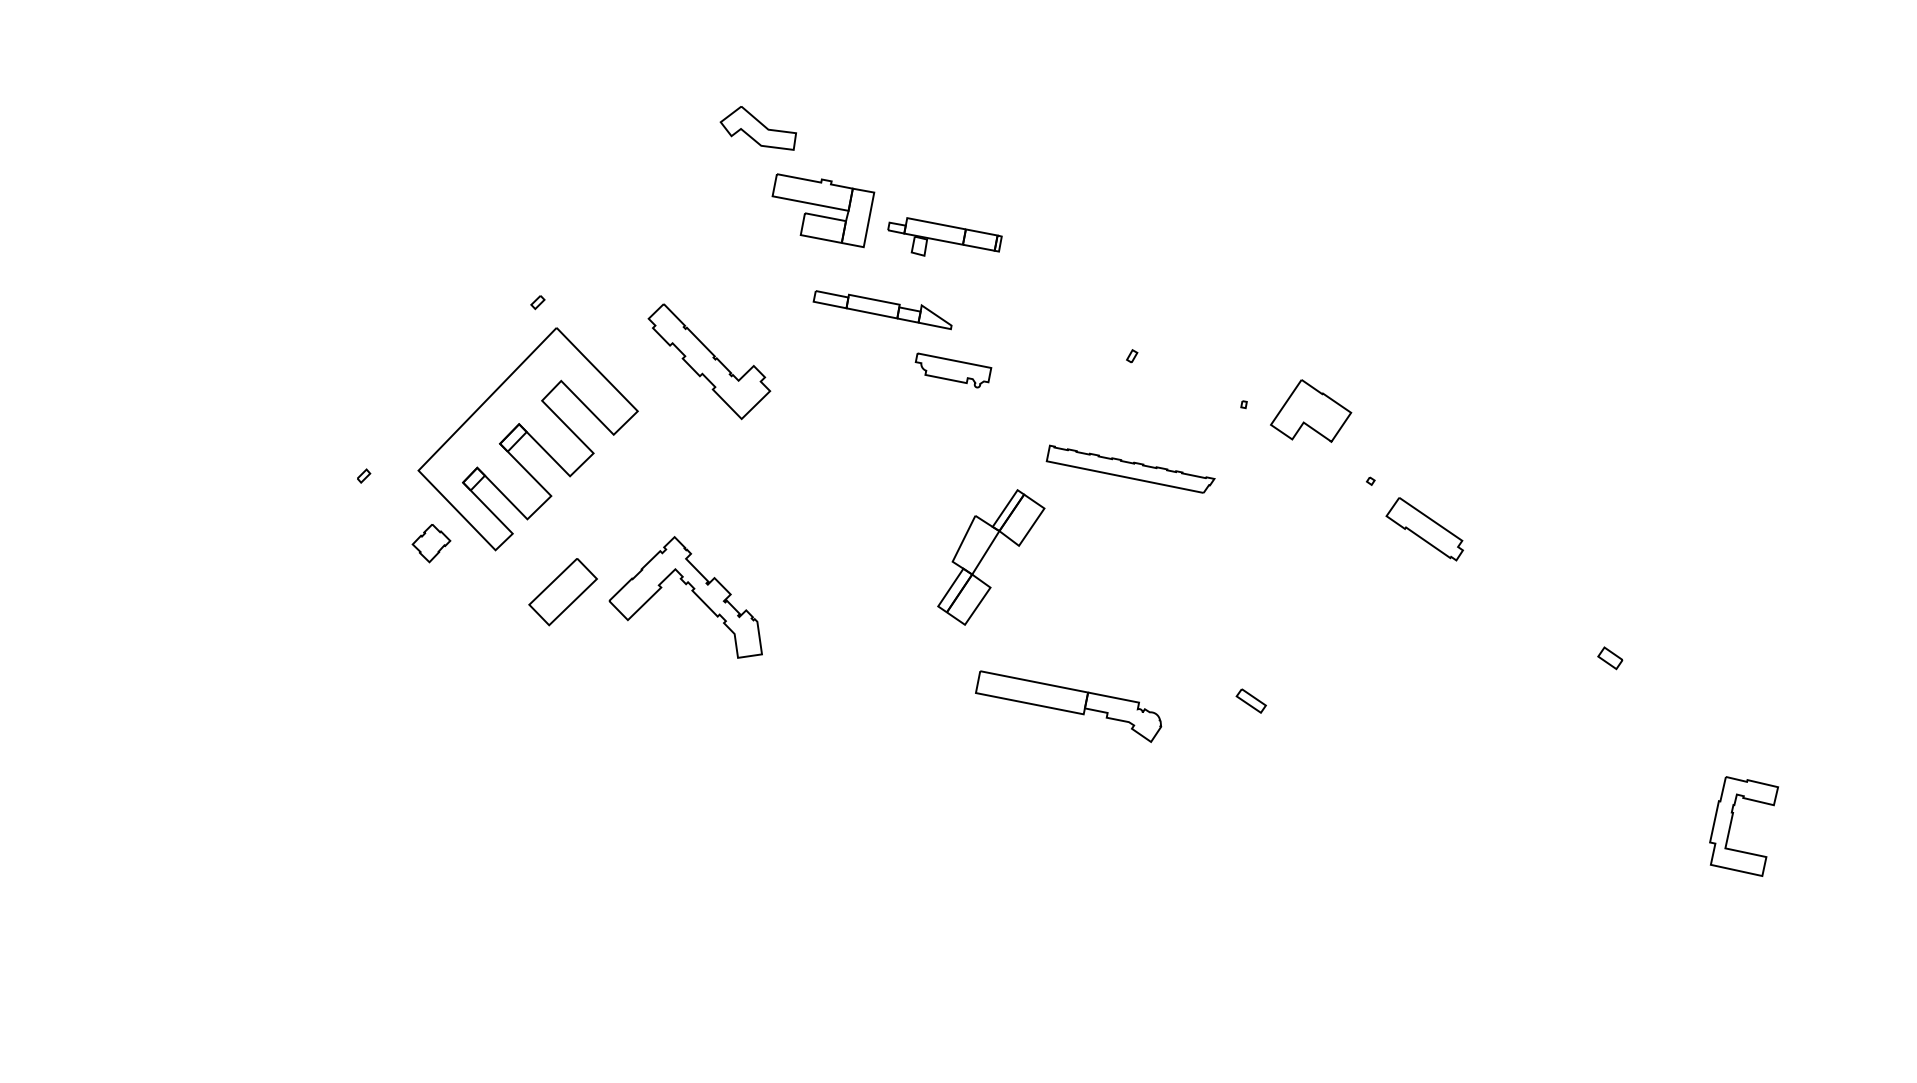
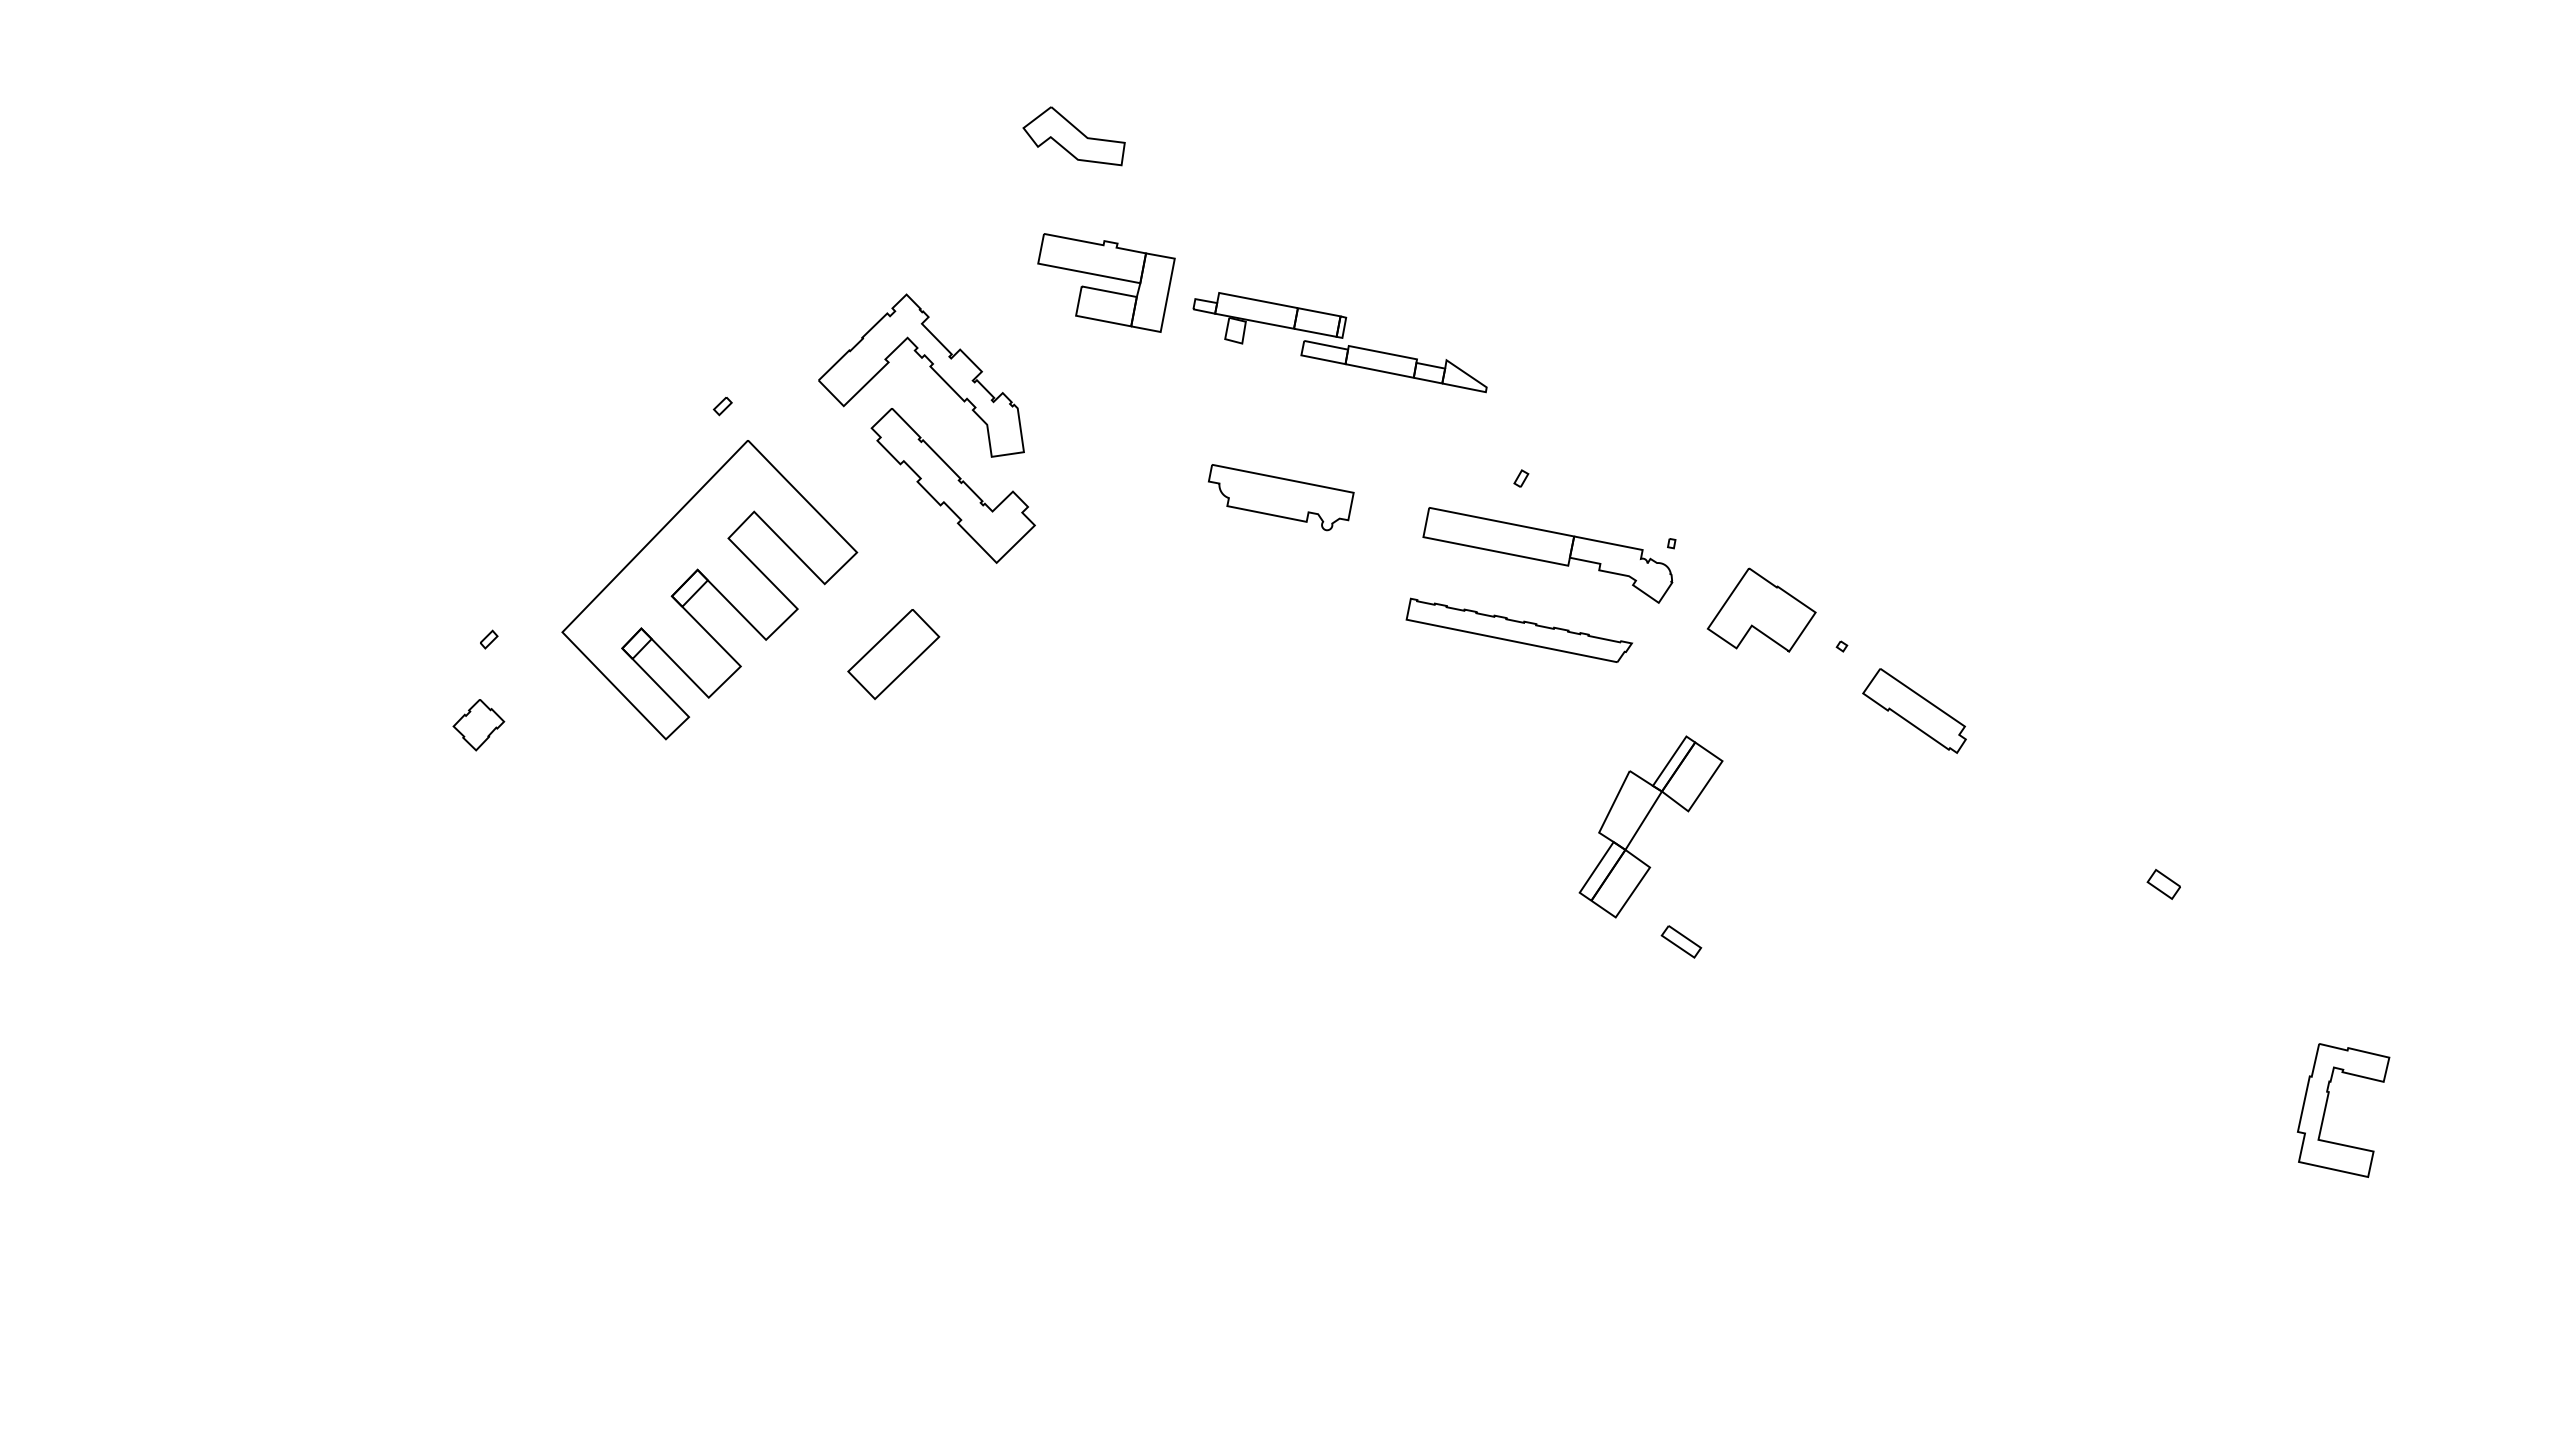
part: (757, 128) -> (1073, 136), moved
part: (882, 310) -> (1393, 366), moved
part: (953, 370) -> (1281, 497), size x1.43
part: (1310, 410) -> (1761, 609), moved
part: (431, 543) -> (478, 725), moved
part: (985, 554) -> (1643, 823), moved
part: (562, 592) -> (893, 654), moved
part: (692, 592) -> (930, 368), moved
part: (1068, 706) -> (1547, 555), moved

